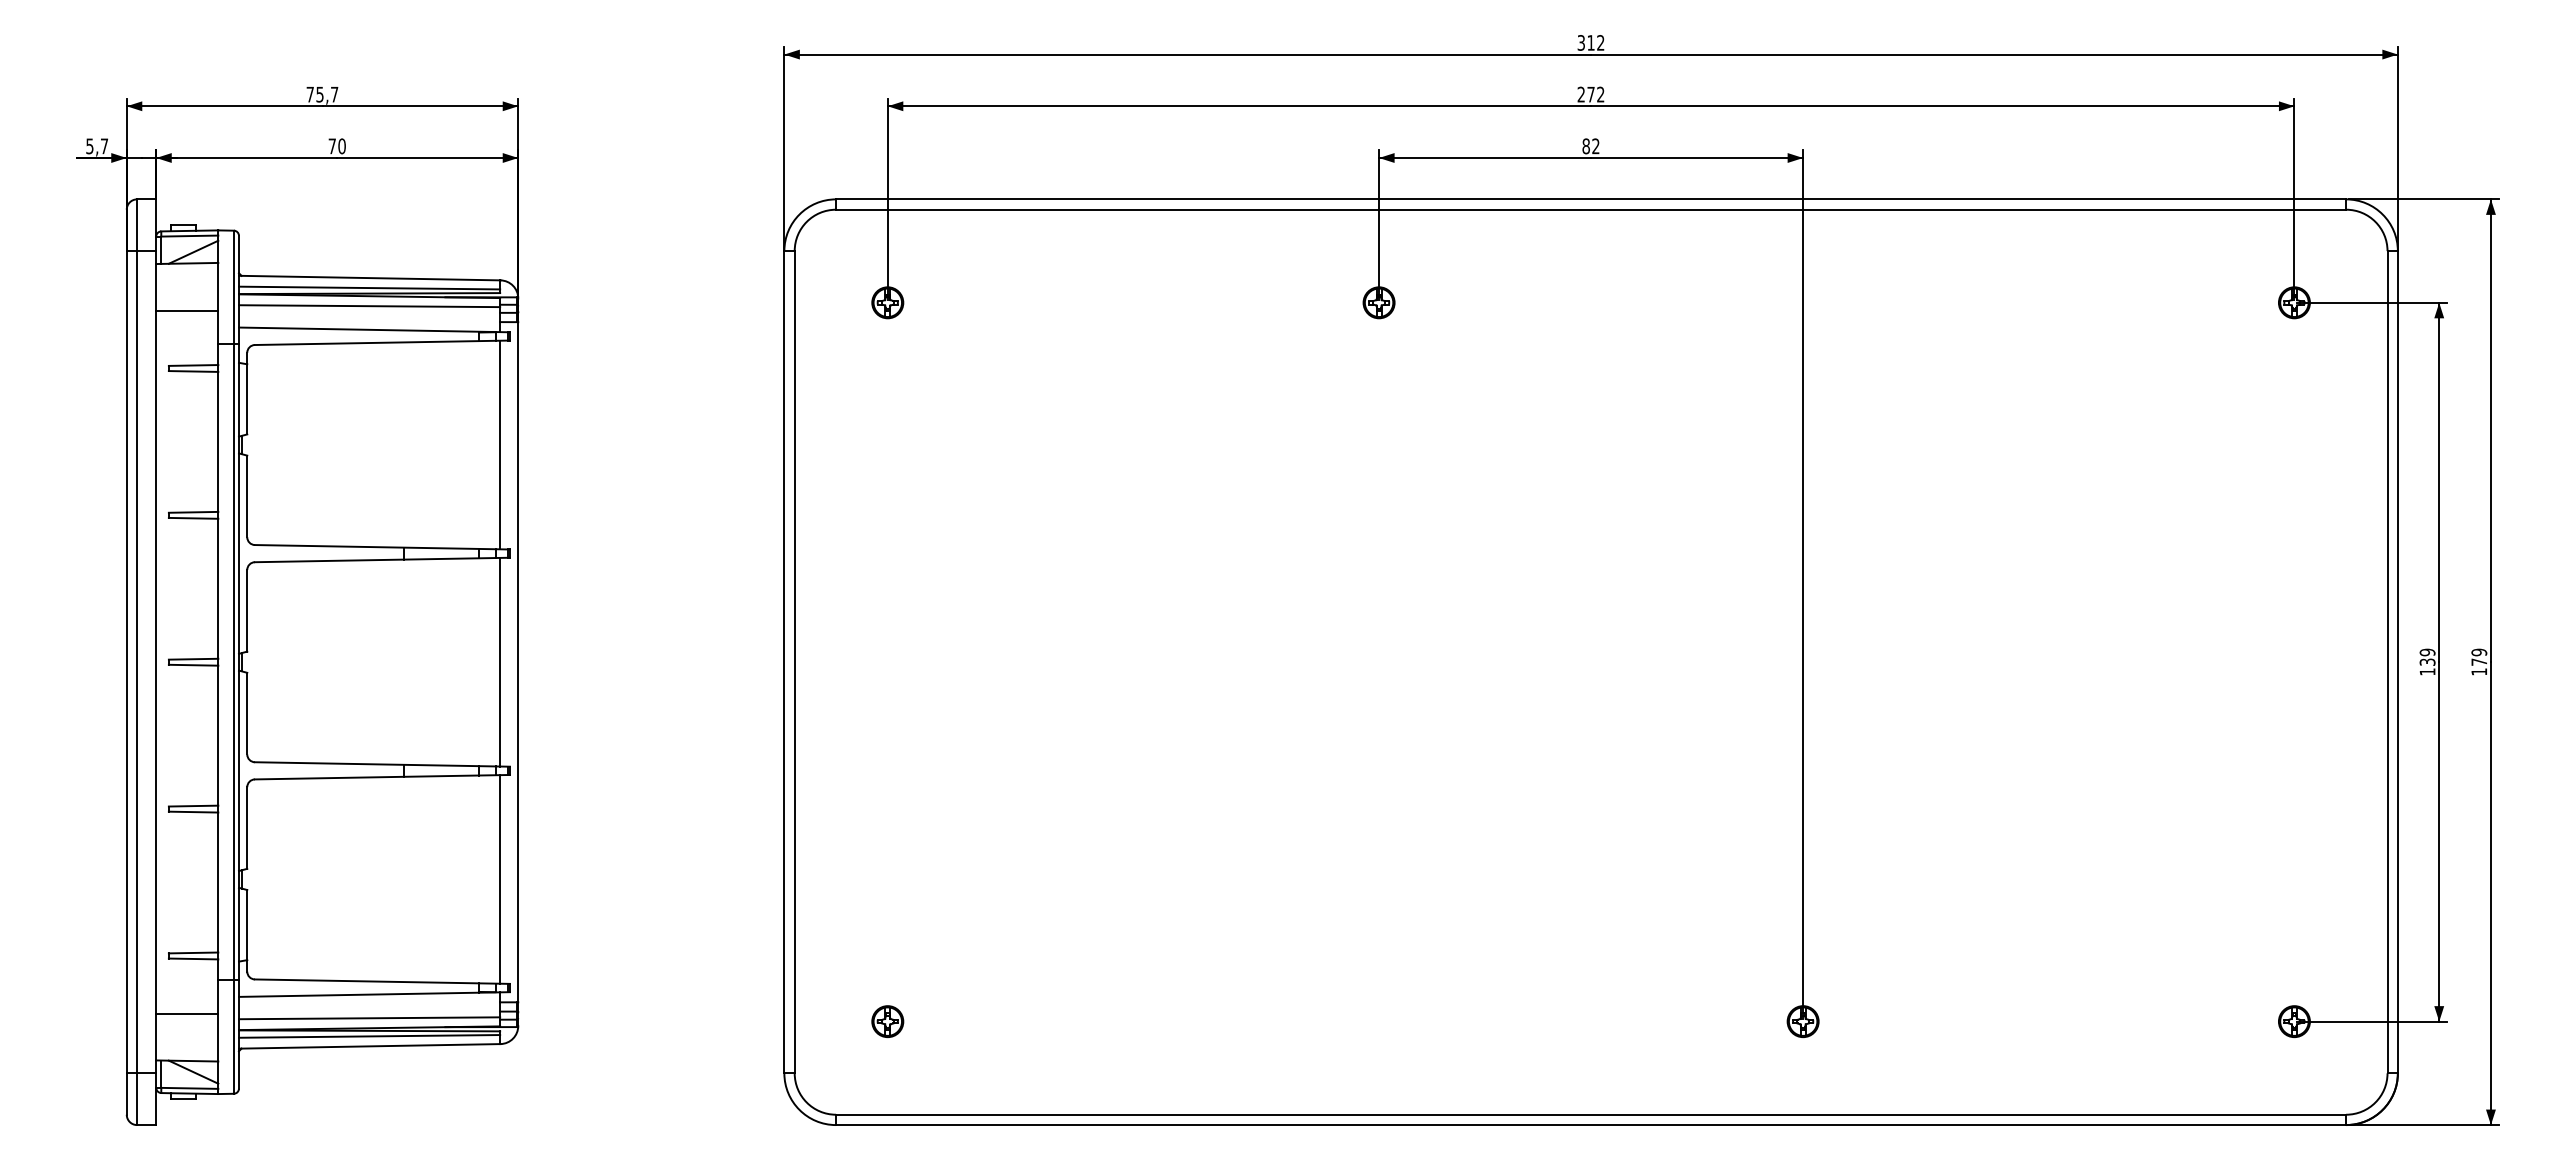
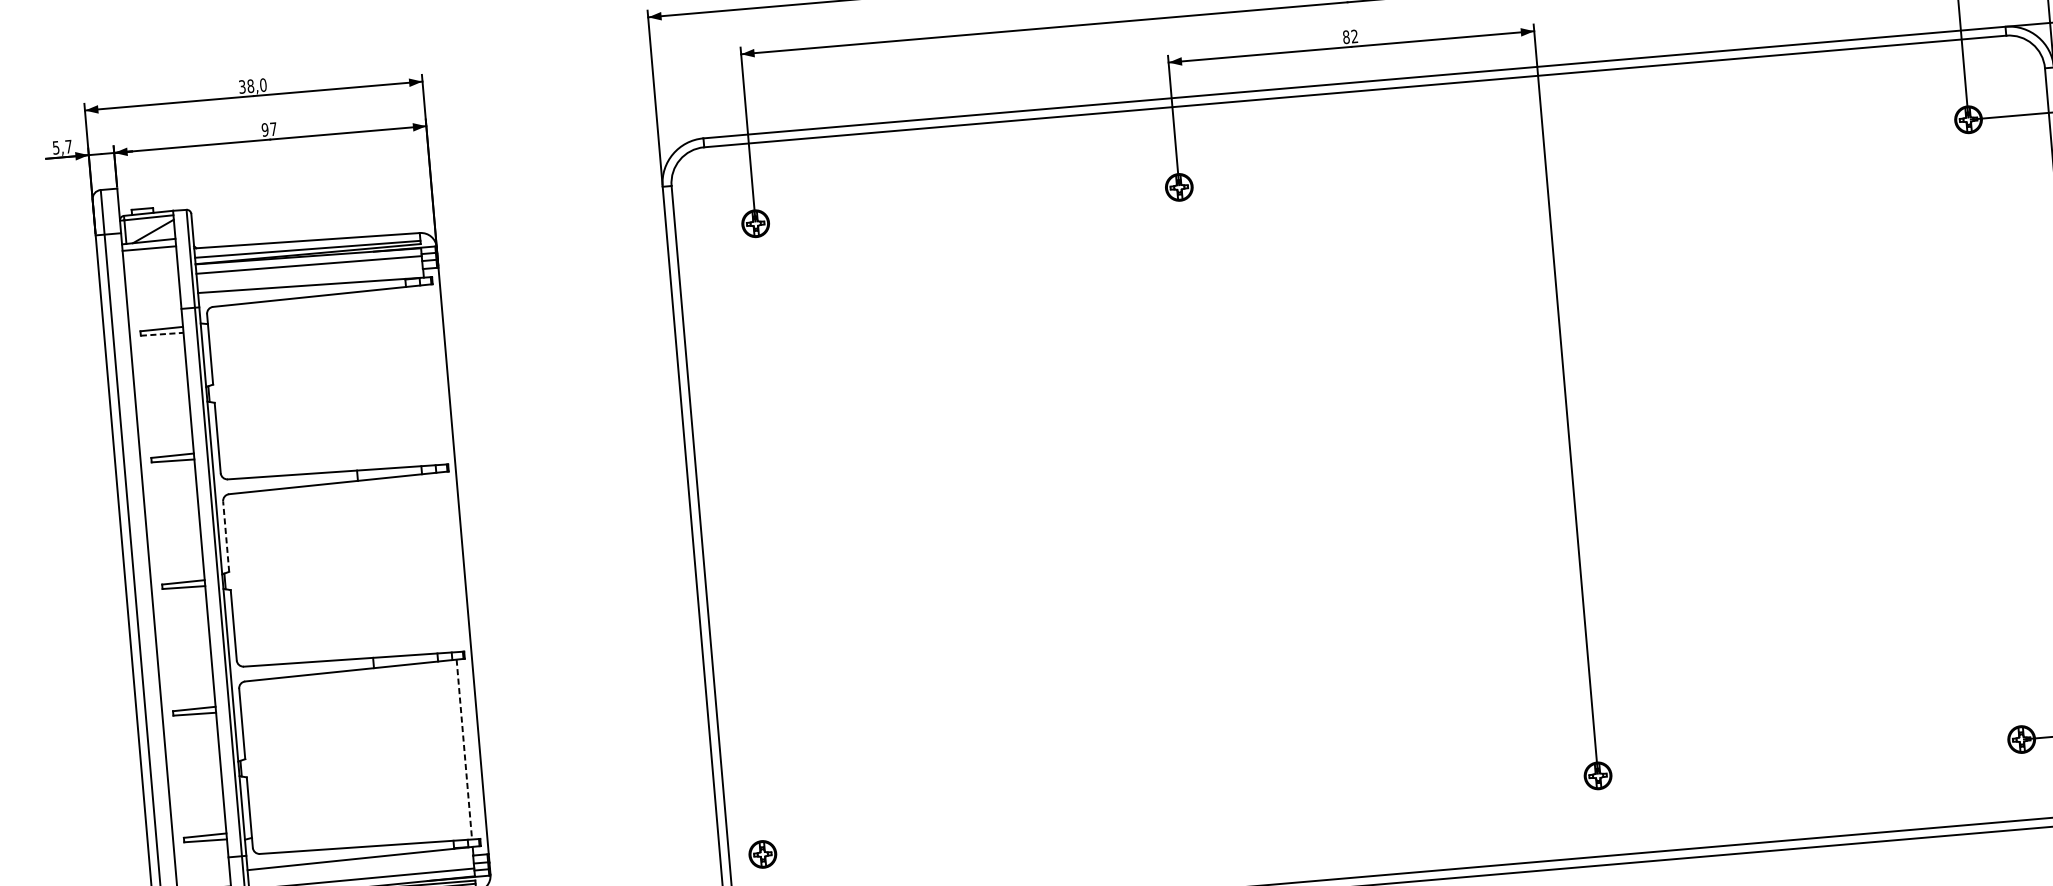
text: (322, 94) -> (252, 85), 75,7 -> 38,0
text: (336, 146) -> (268, 129), 70 -> 97
line: (187, 310) -> (149, 248), moved
line: (193, 371) -> (162, 334), solid -> dashed
line: (500, 444) -> (432, 374), removed
line: (247, 610) -> (226, 536), solid -> dashed
line: (500, 661) -> (448, 561), removed
line: (500, 879) -> (464, 749), solid -> dashed
part: (887, 1021) -> (762, 854), moved

